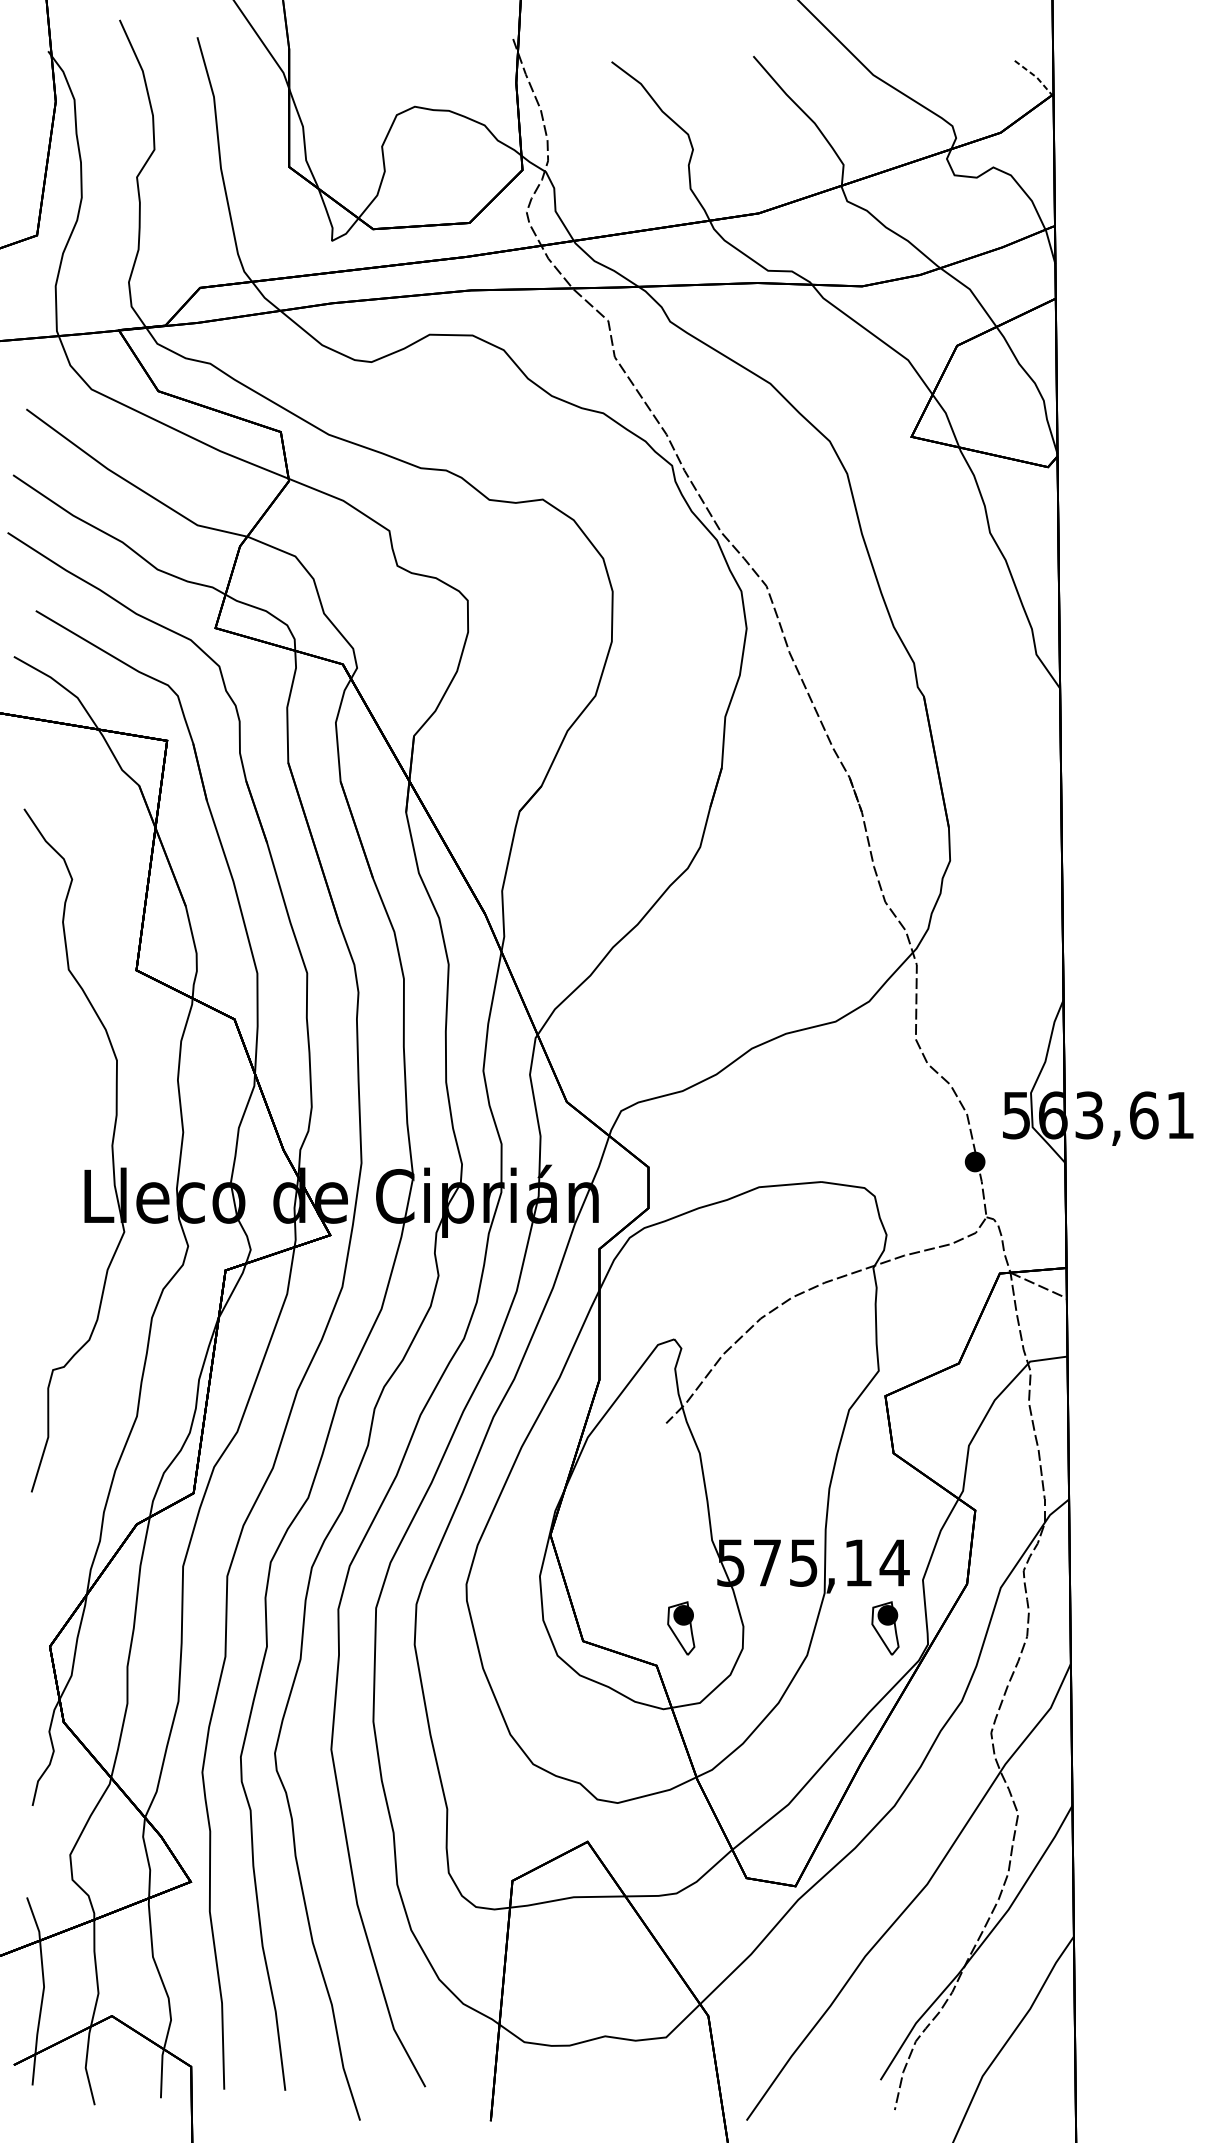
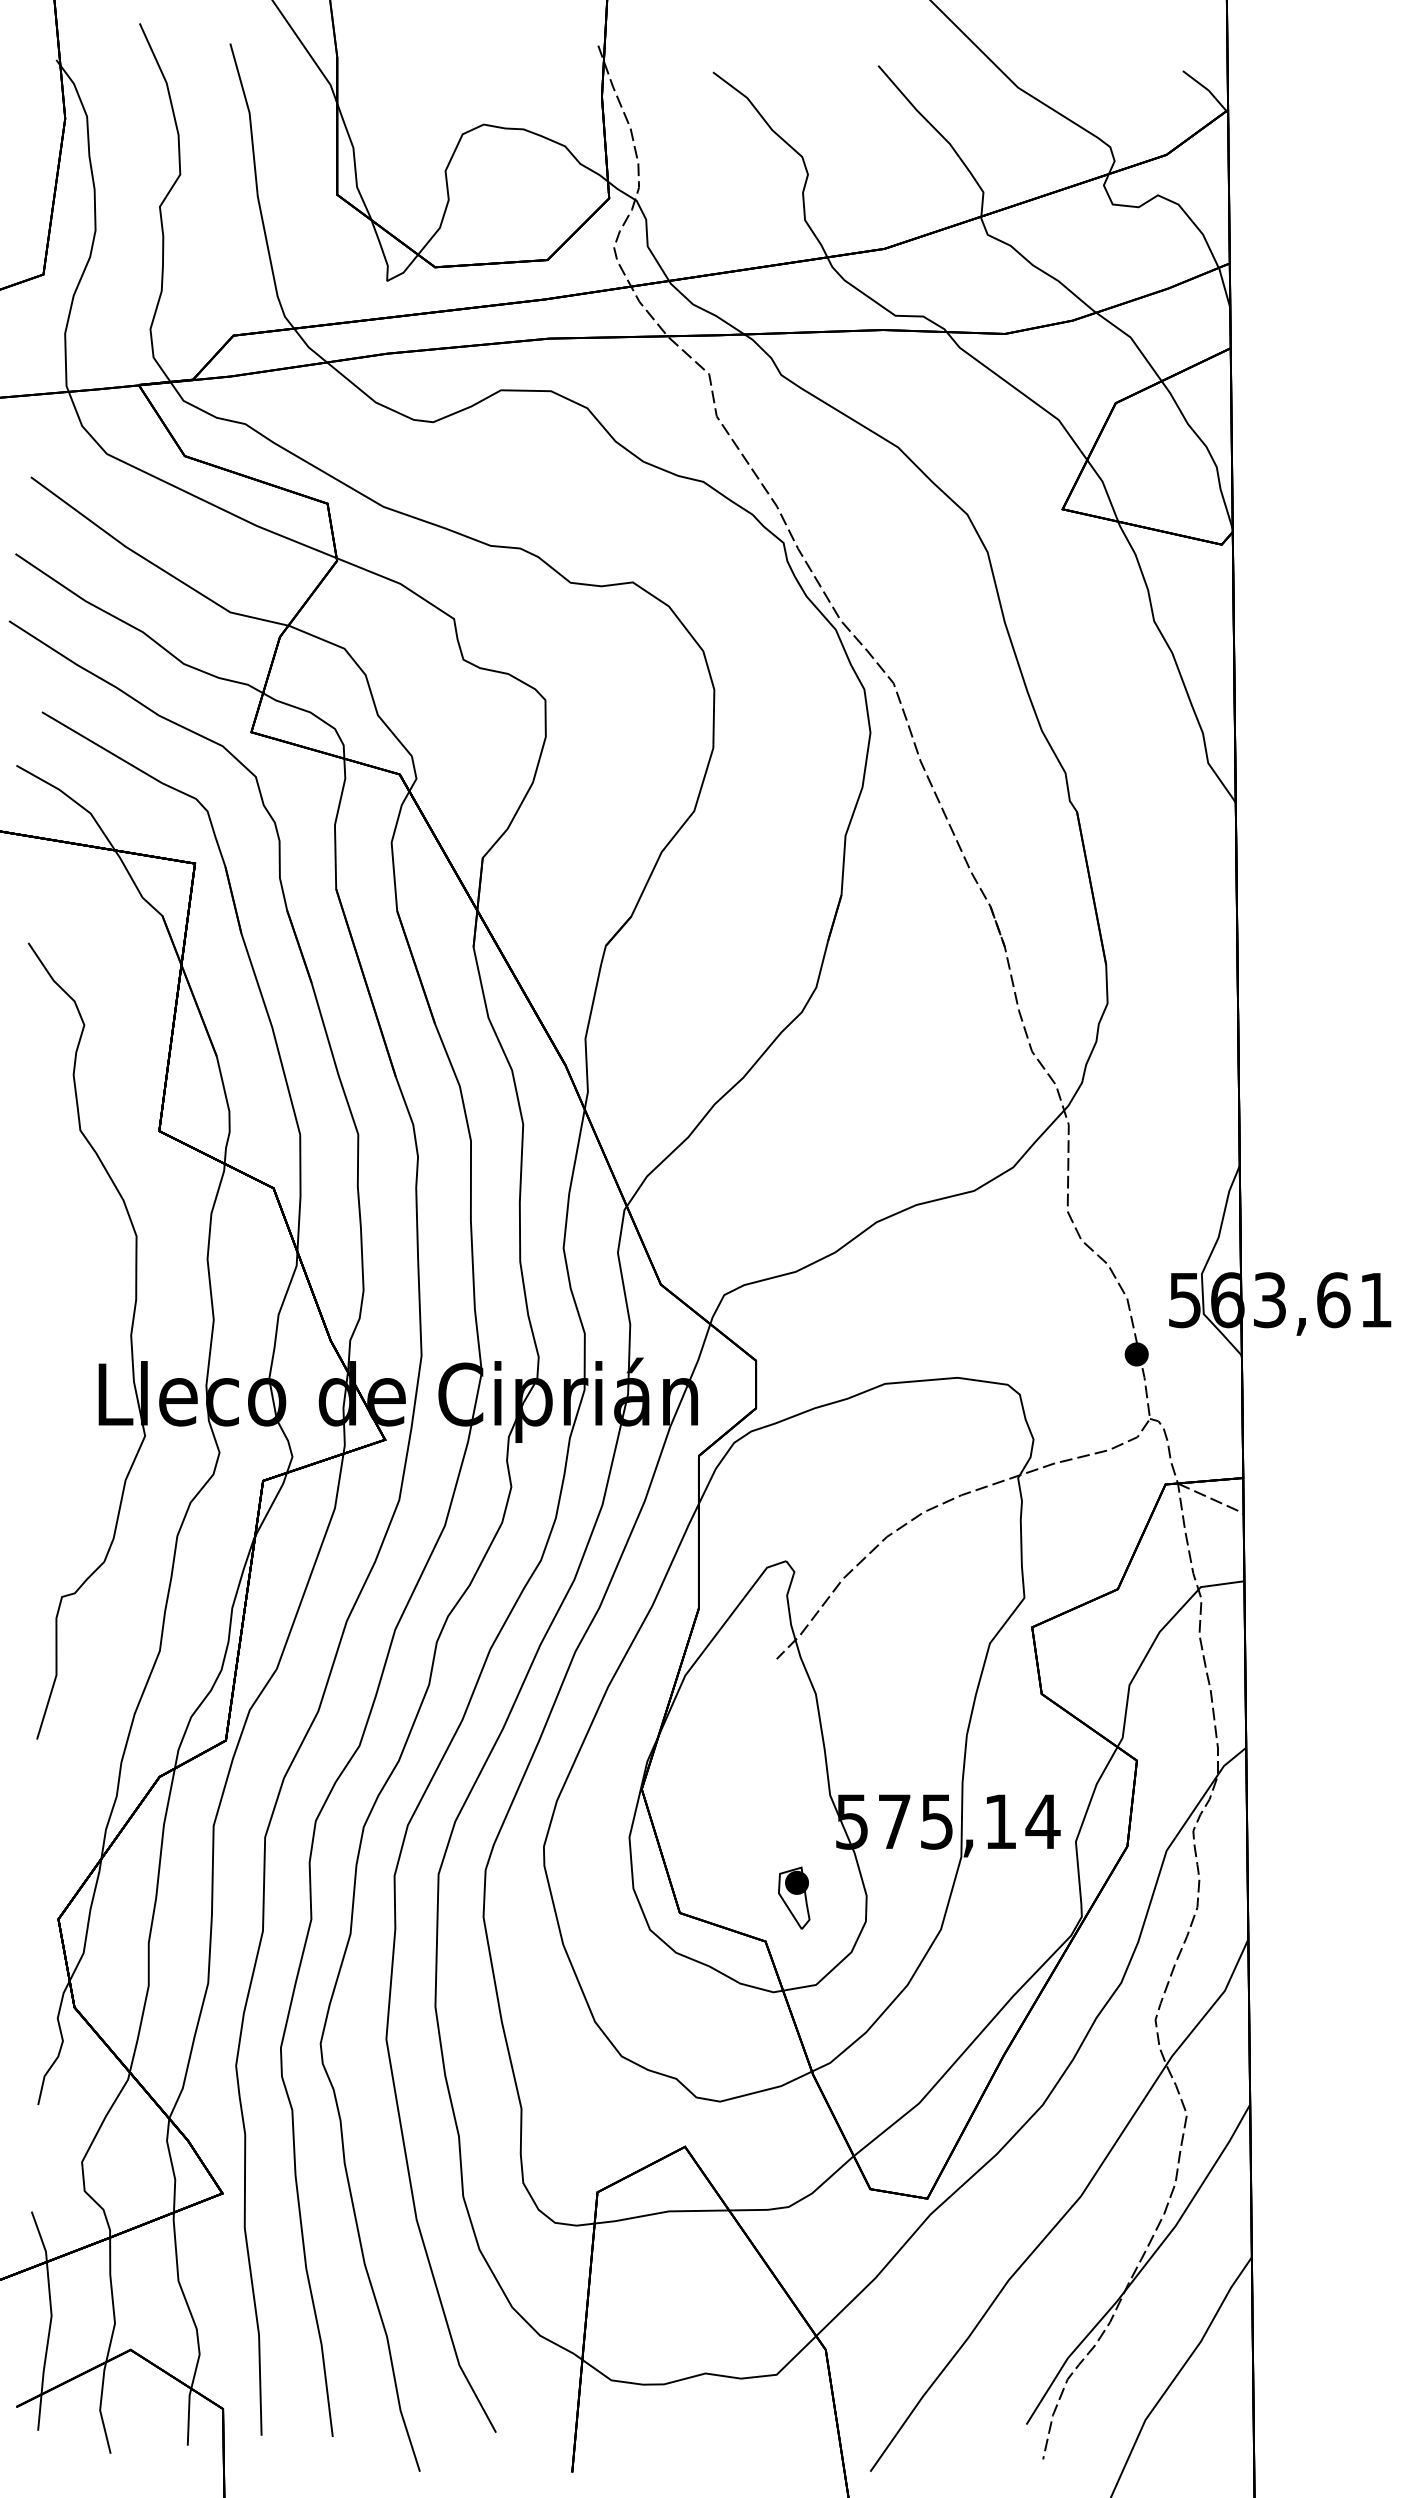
line: (1036, 77) -> (1208, 90), dashed -> solid
part: (885, 1627) -> (1032, 1897), removed

